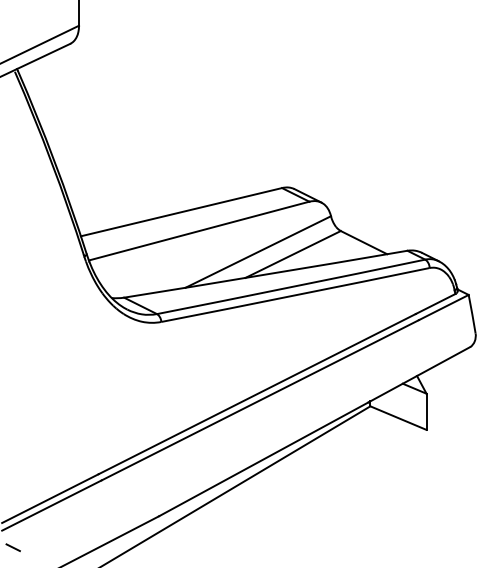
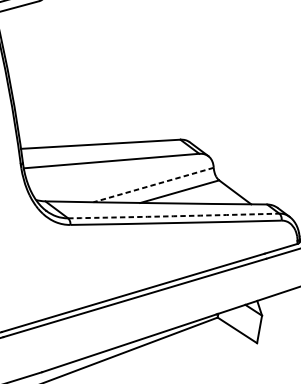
line: (257, 252) -> (152, 185), solid -> dashed
arc: (291, 287) -> (173, 216), solid -> dashed

